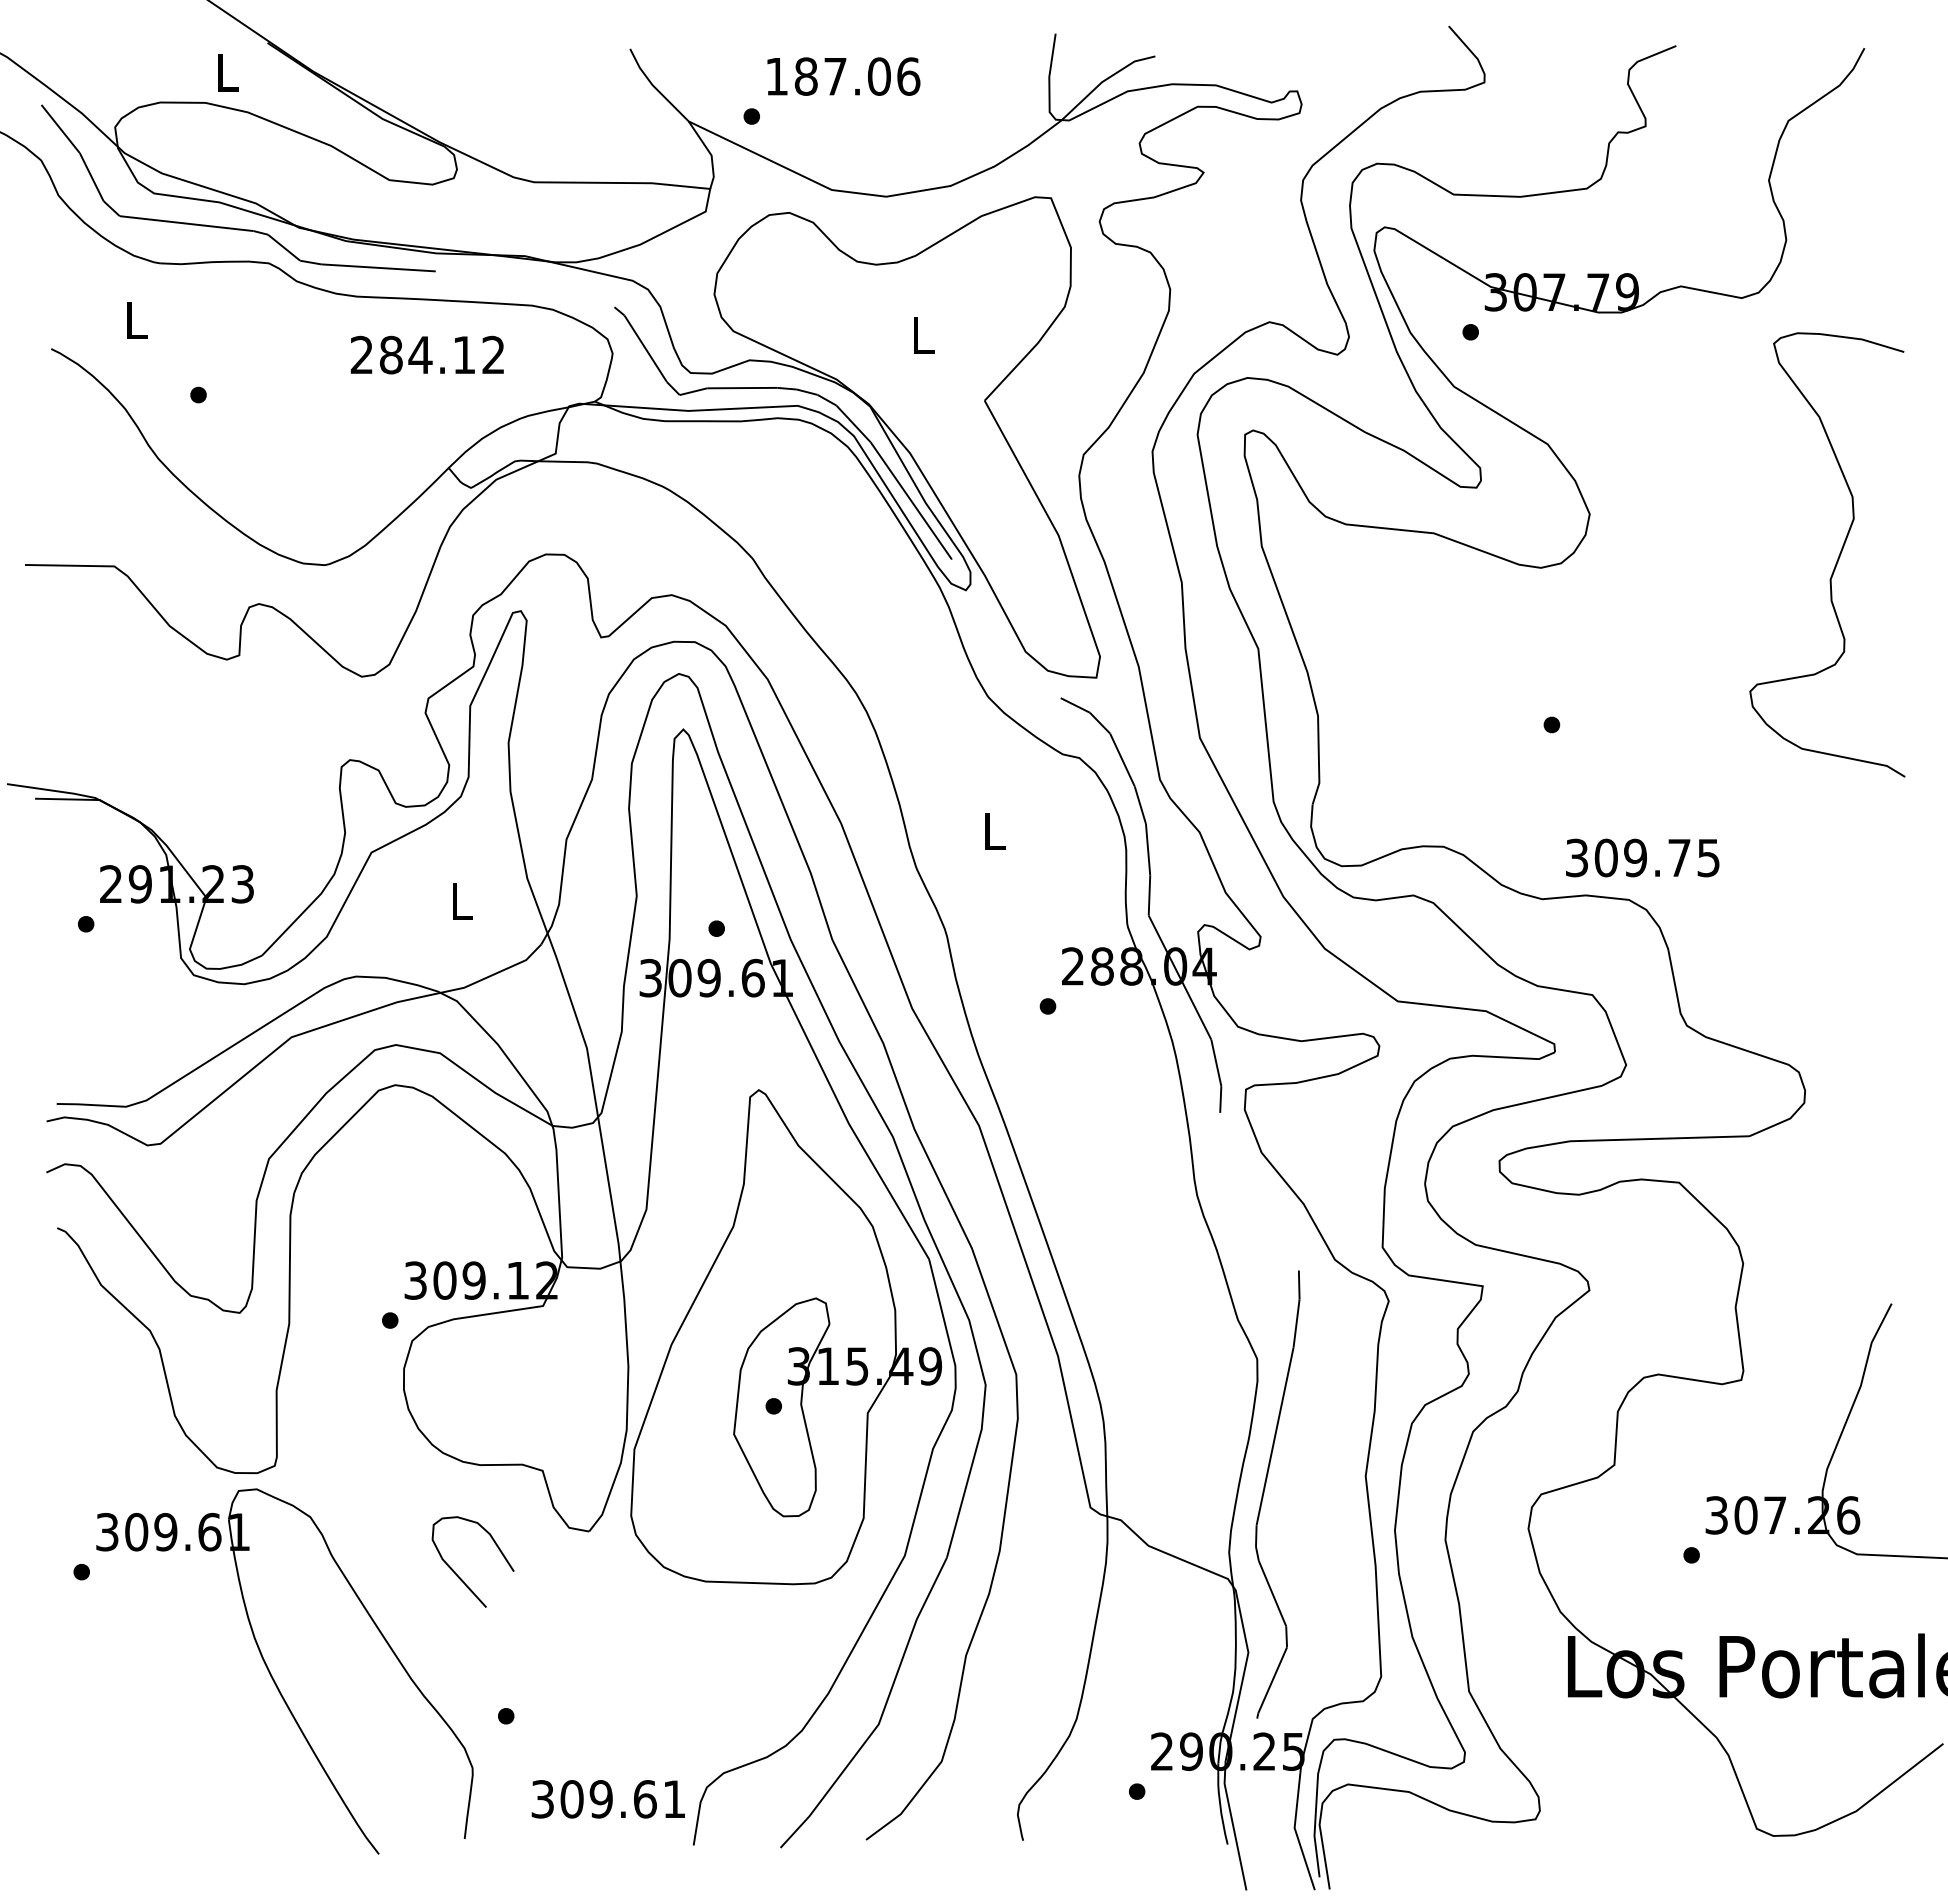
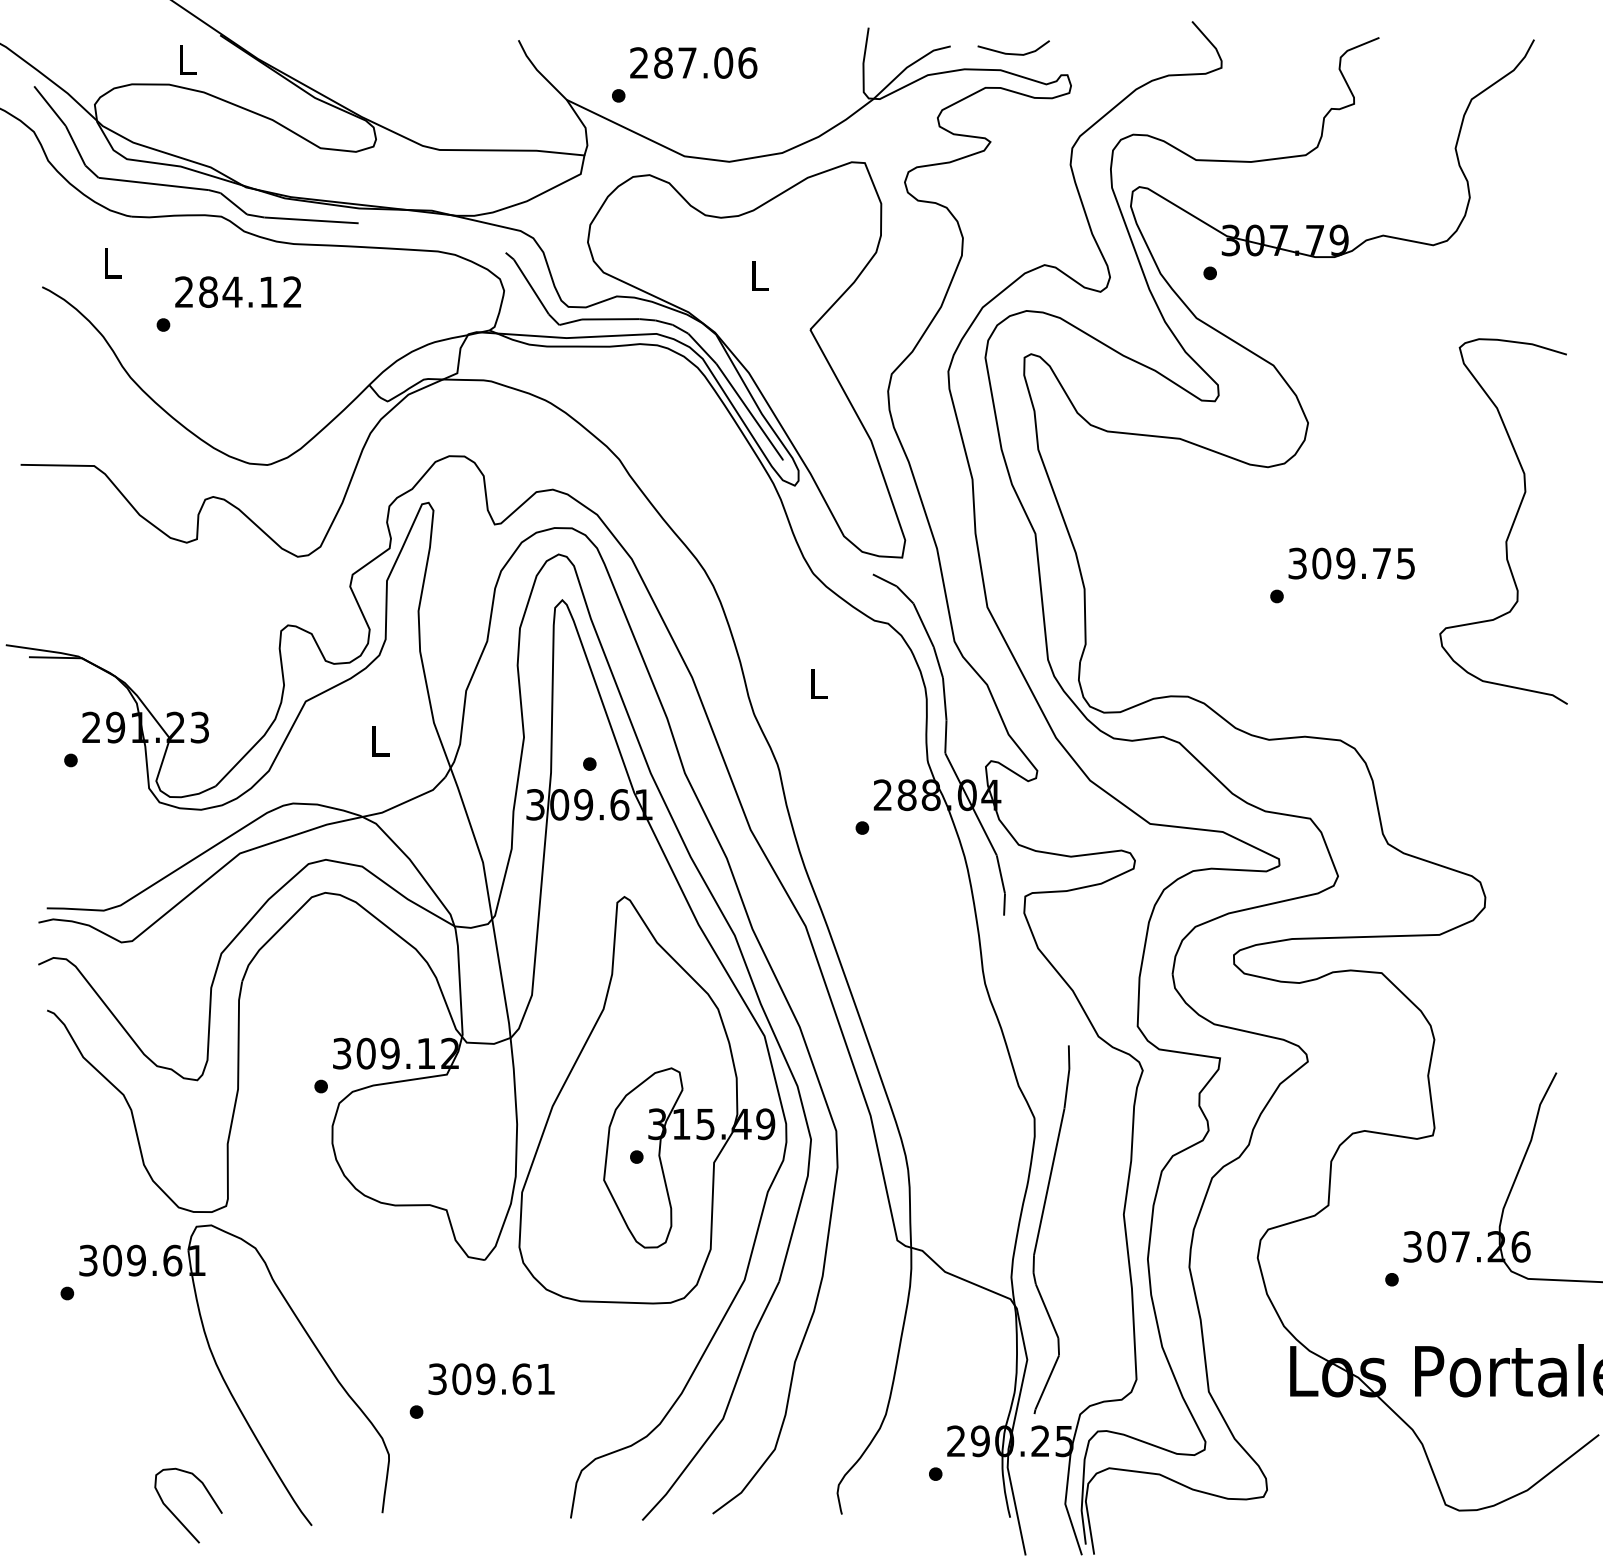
line: (1228, 64) -> (1010, 53), added
text: (776, 76) -> (638, 62), 187.06 -> 287.06
text: (426, 354) -> (237, 291), moved
curve: (1837, 558) -> (1511, 524), moved
text: (1642, 857) -> (1351, 563), moved
curve: (458, 1575) -> (176, 1516), moved
text: (607, 1799) -> (490, 1379), moved

